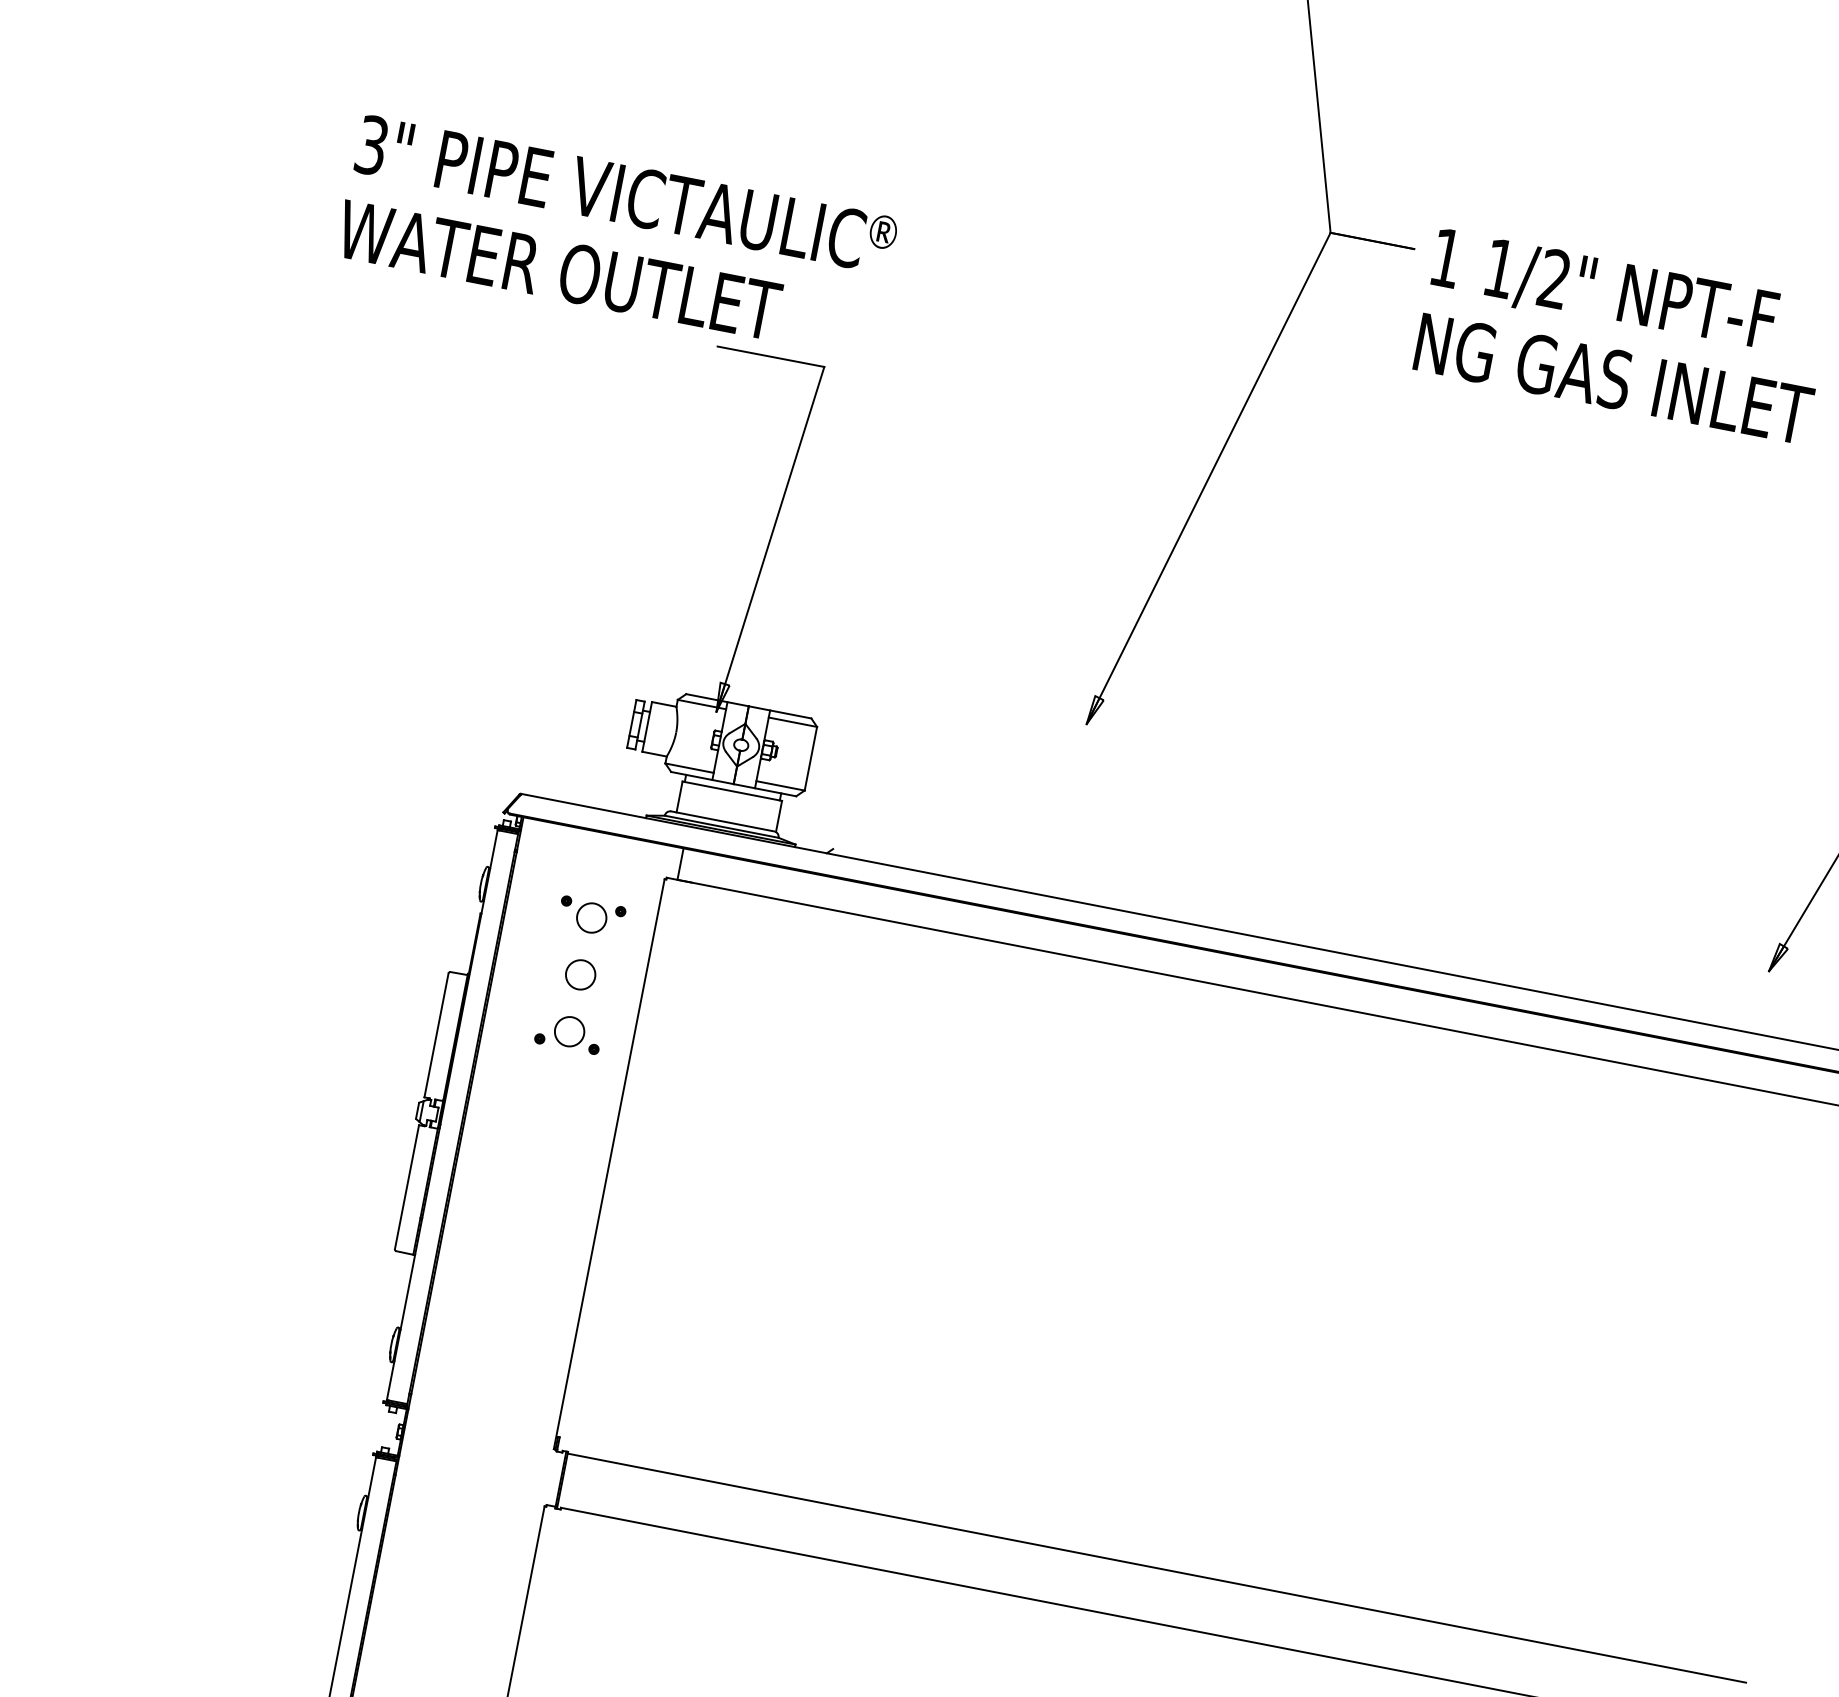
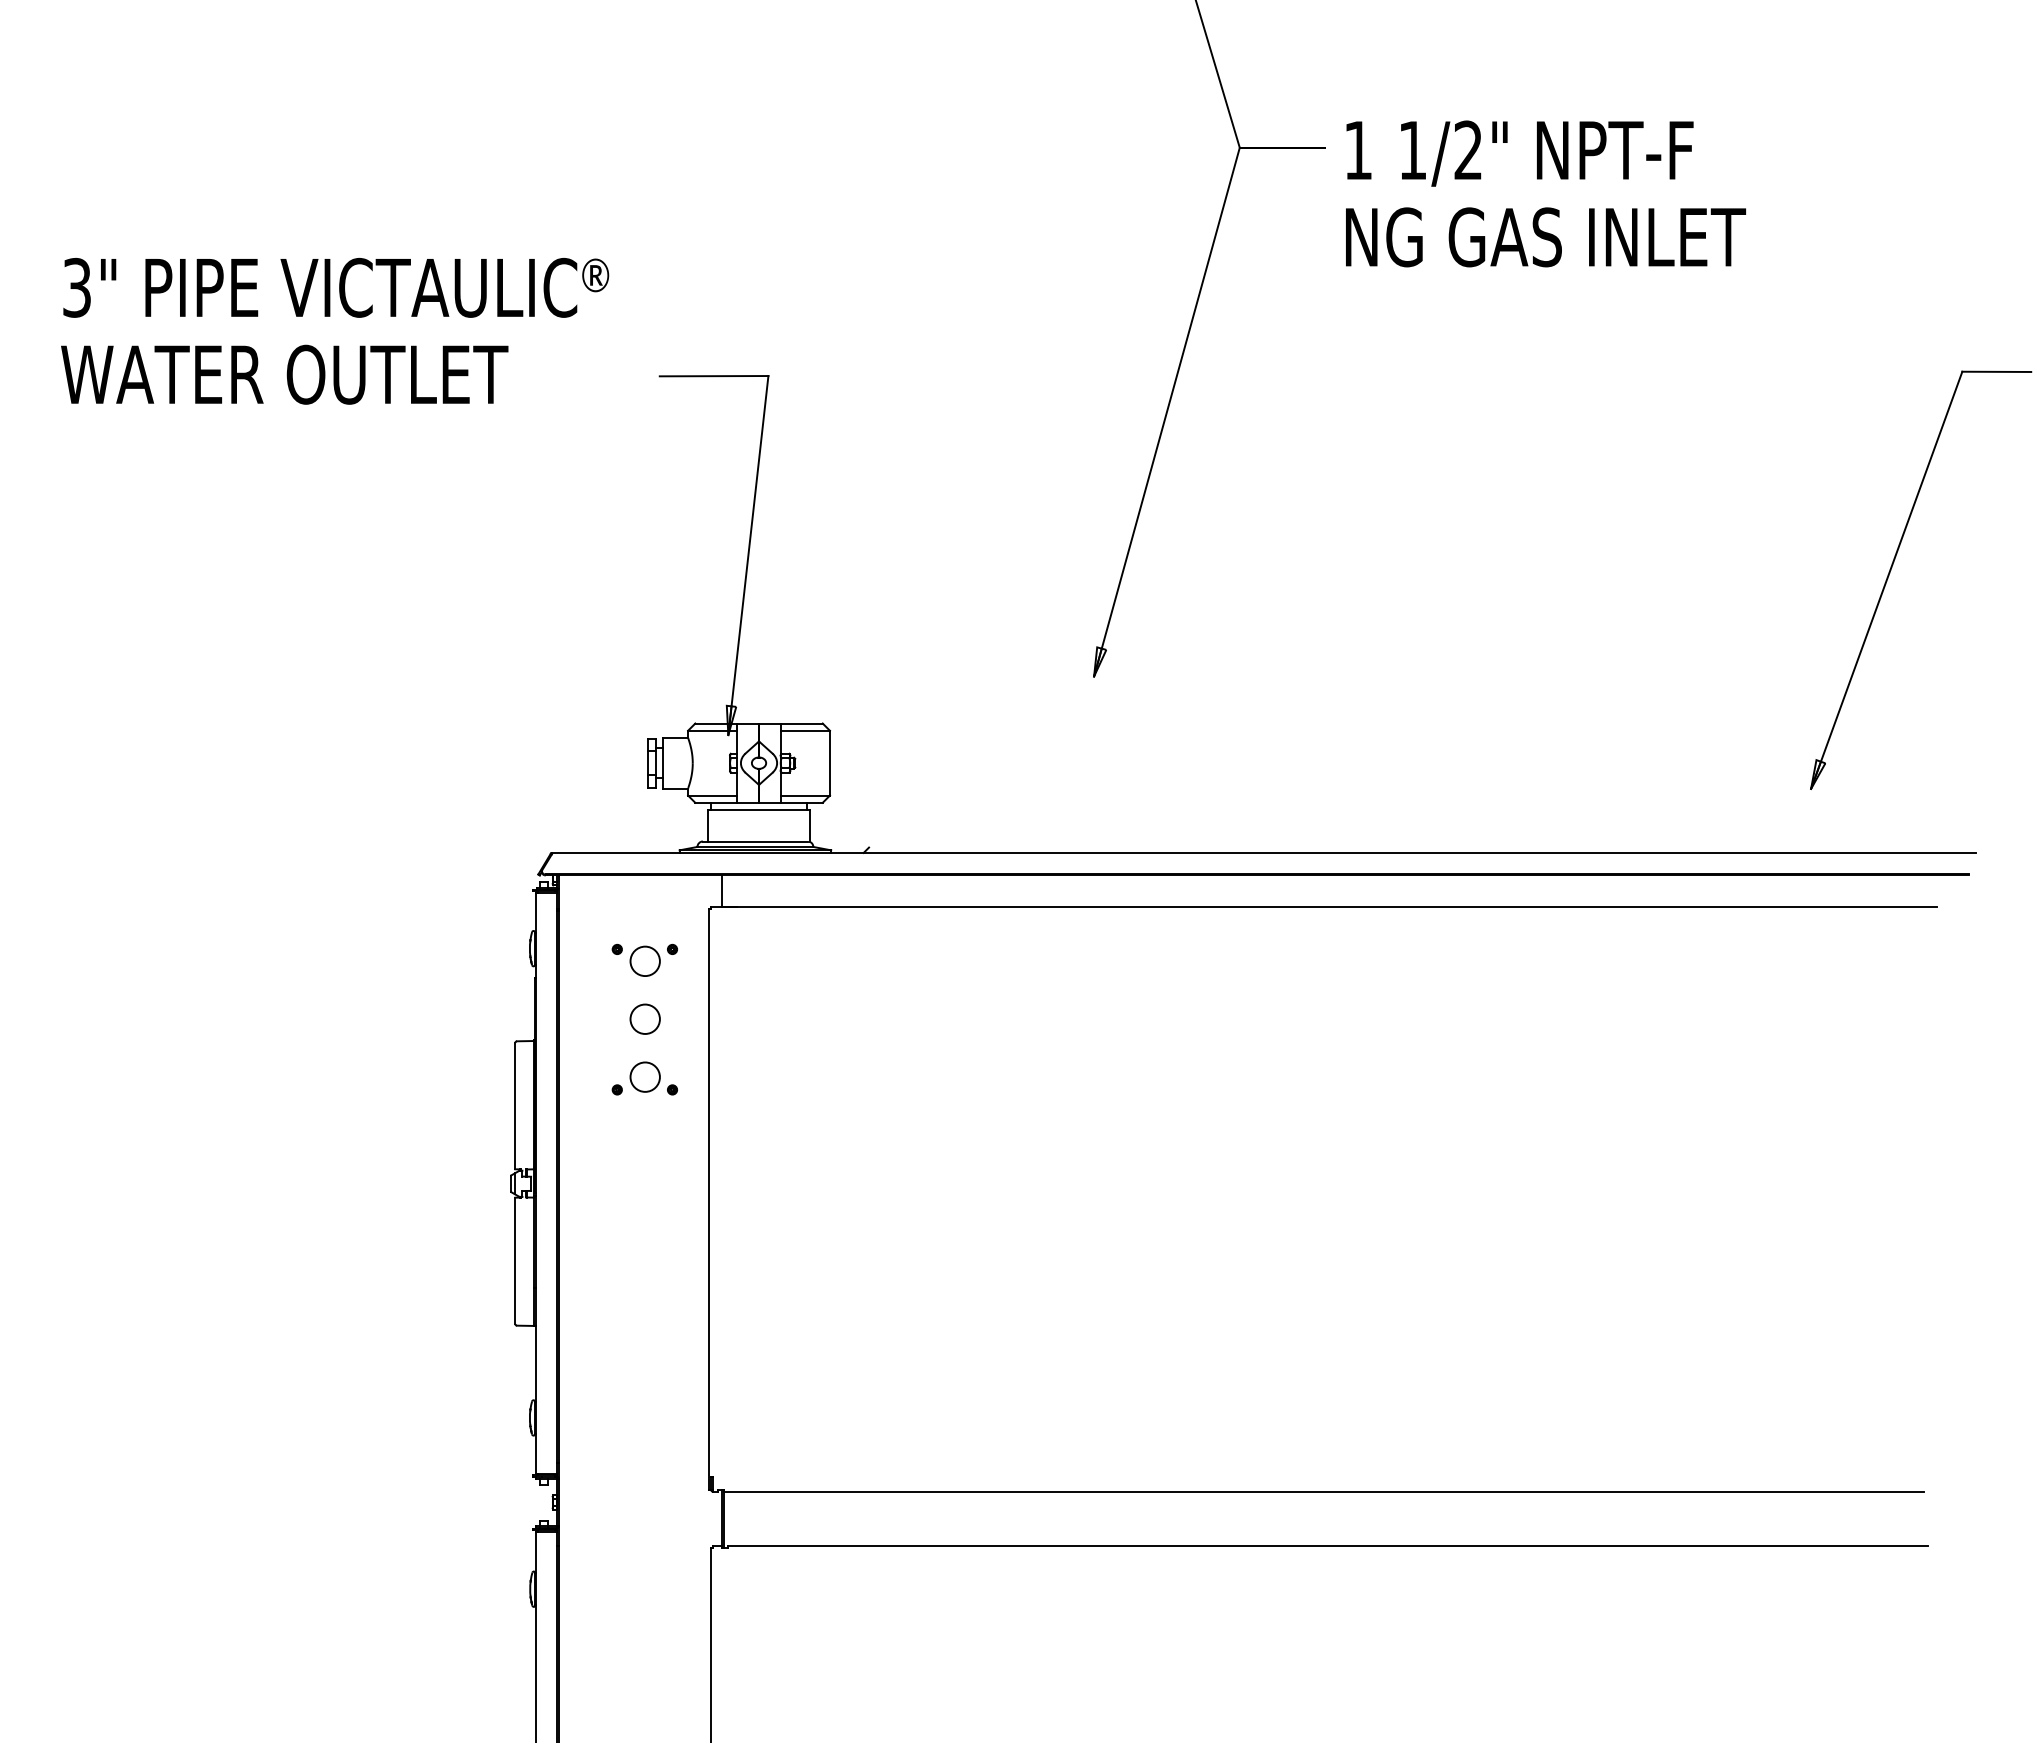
text: (617, 236) -> (335, 330), moved

